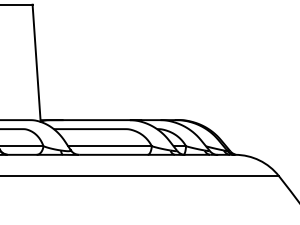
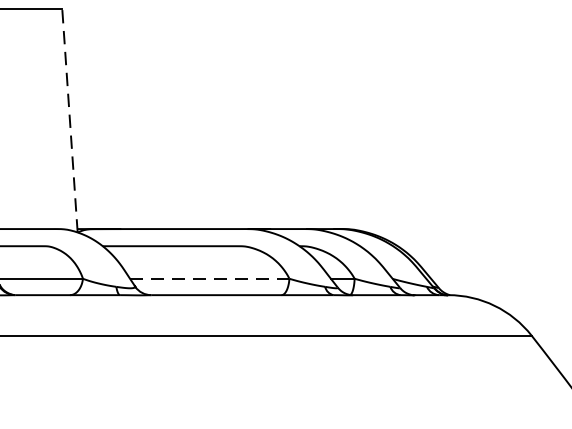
line: (36, 63) -> (69, 121), solid -> dashed
line: (109, 146) -> (208, 279), solid -> dashed

